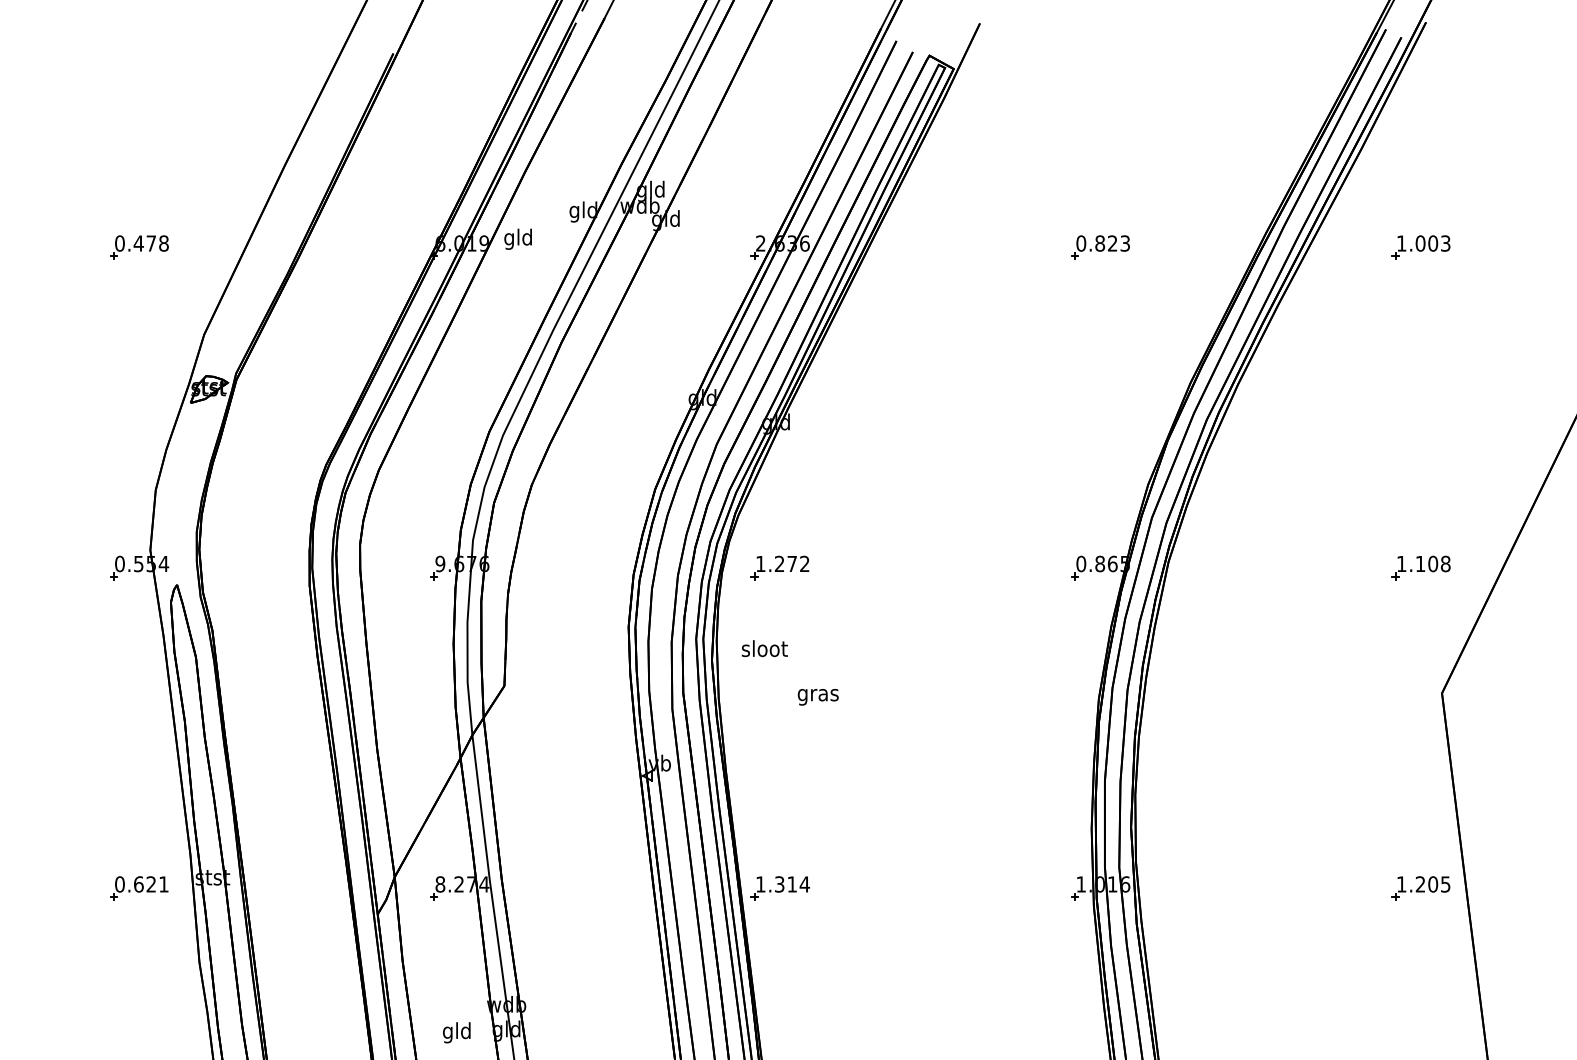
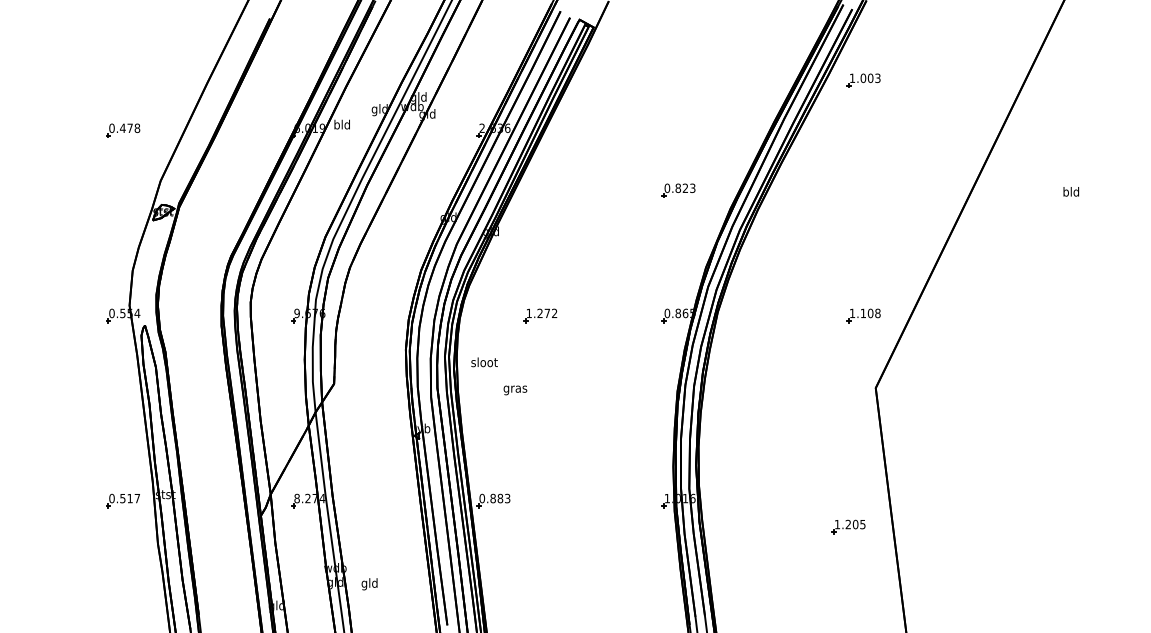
text: (508, 238) -> (336, 125), gld -> bld
part: (1100, 247) -> (678, 190), moved
part: (1420, 247) -> (863, 80), moved
part: (780, 567) -> (540, 315), moved
text: (150, 884) -> (129, 498), 0.621 -> 0.517
text: (782, 884) -> (494, 498), 1.314 -> 0.883
part: (1420, 887) -> (848, 526), moved
text: (456, 1033) -> (369, 584), moved

